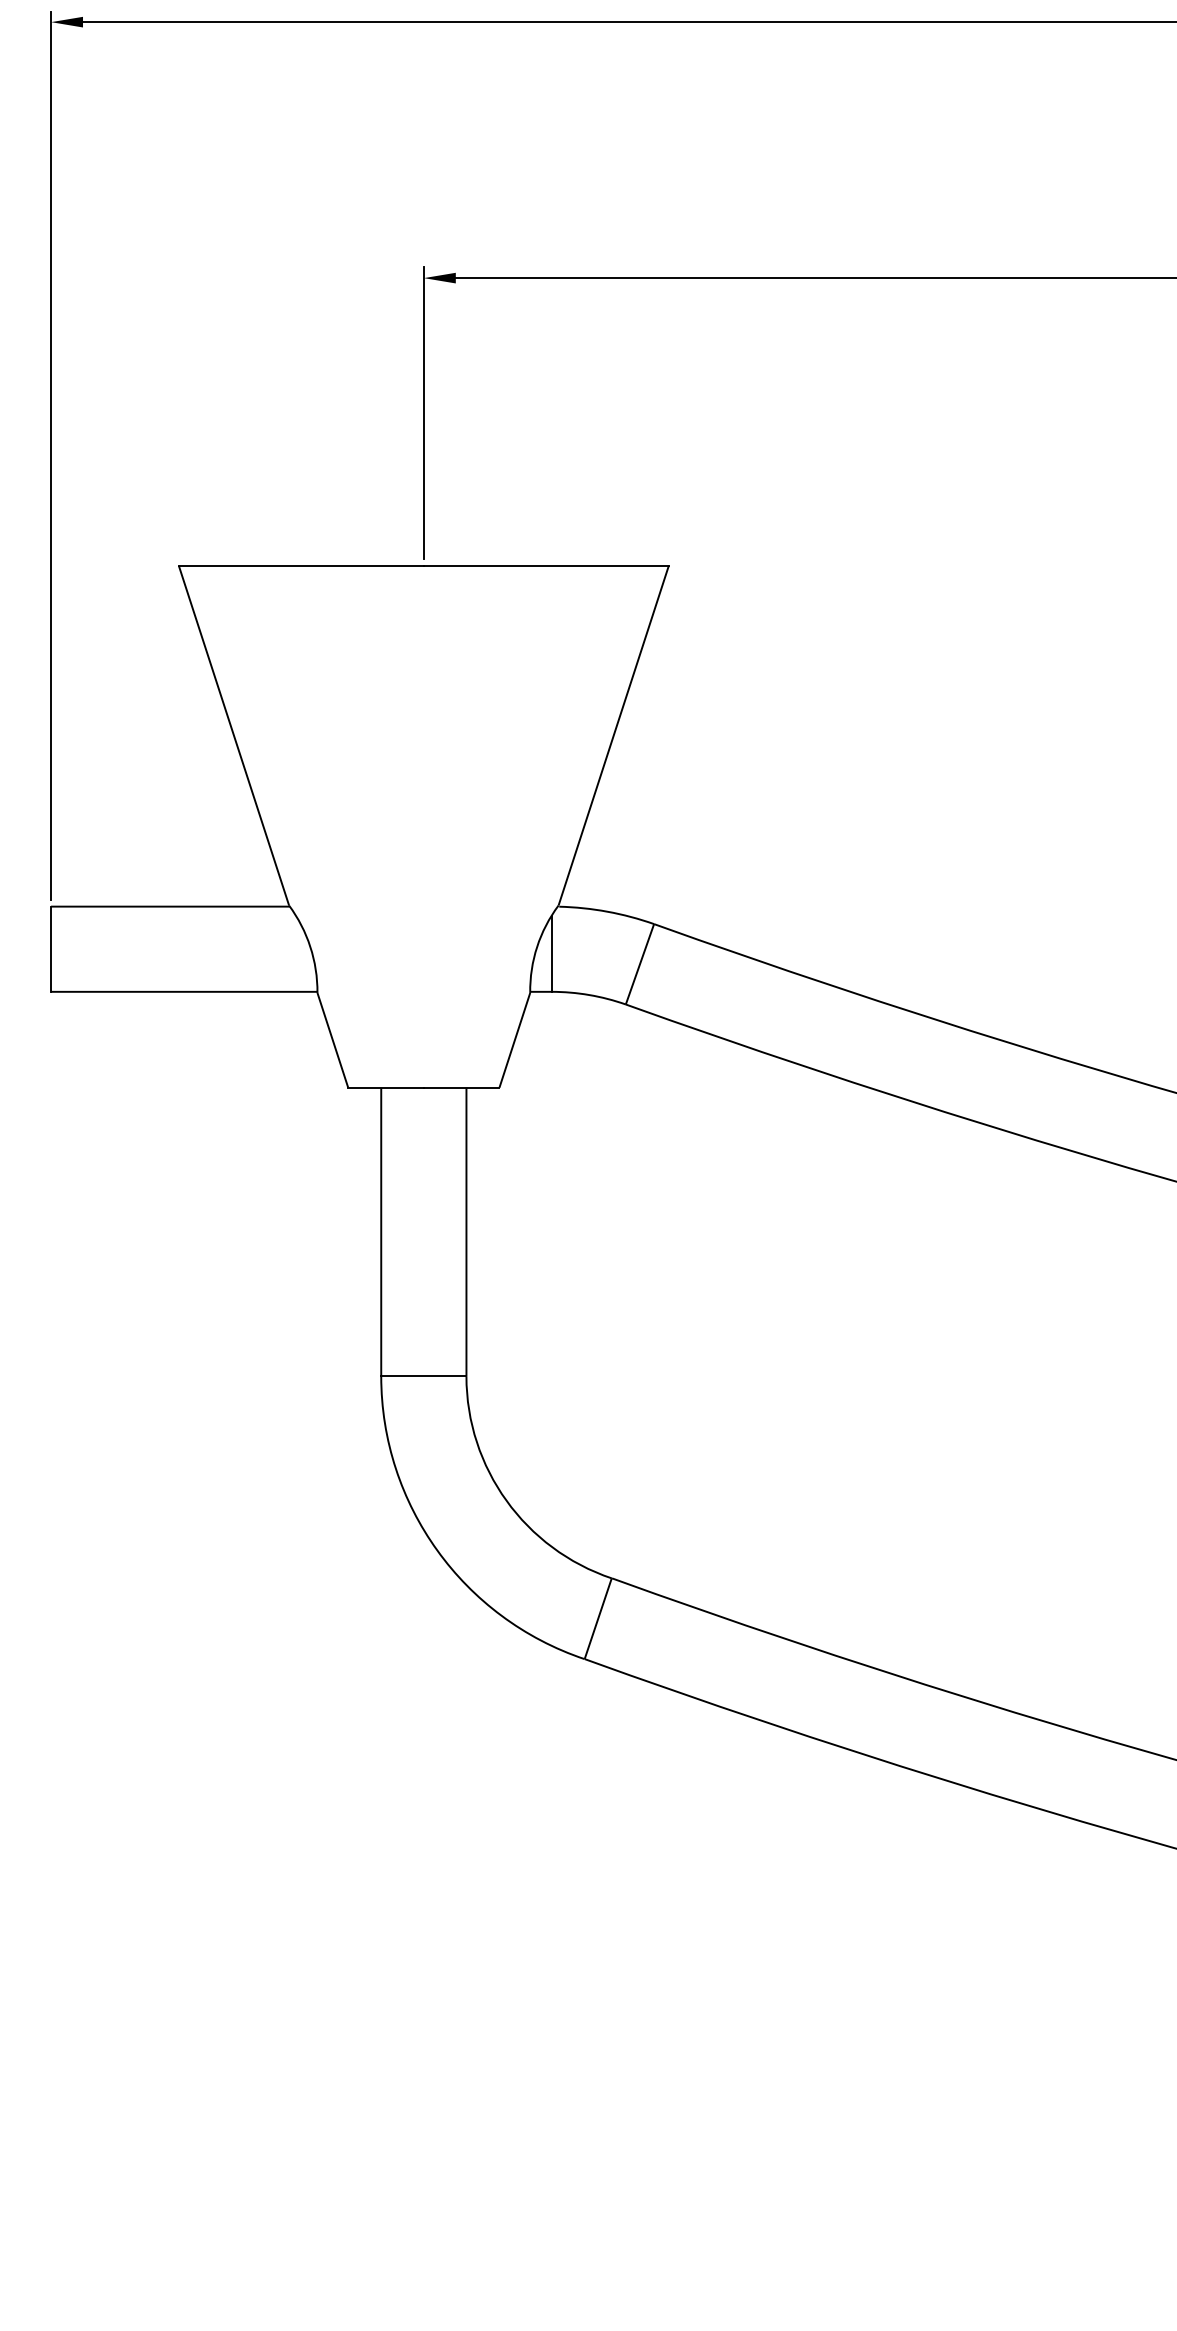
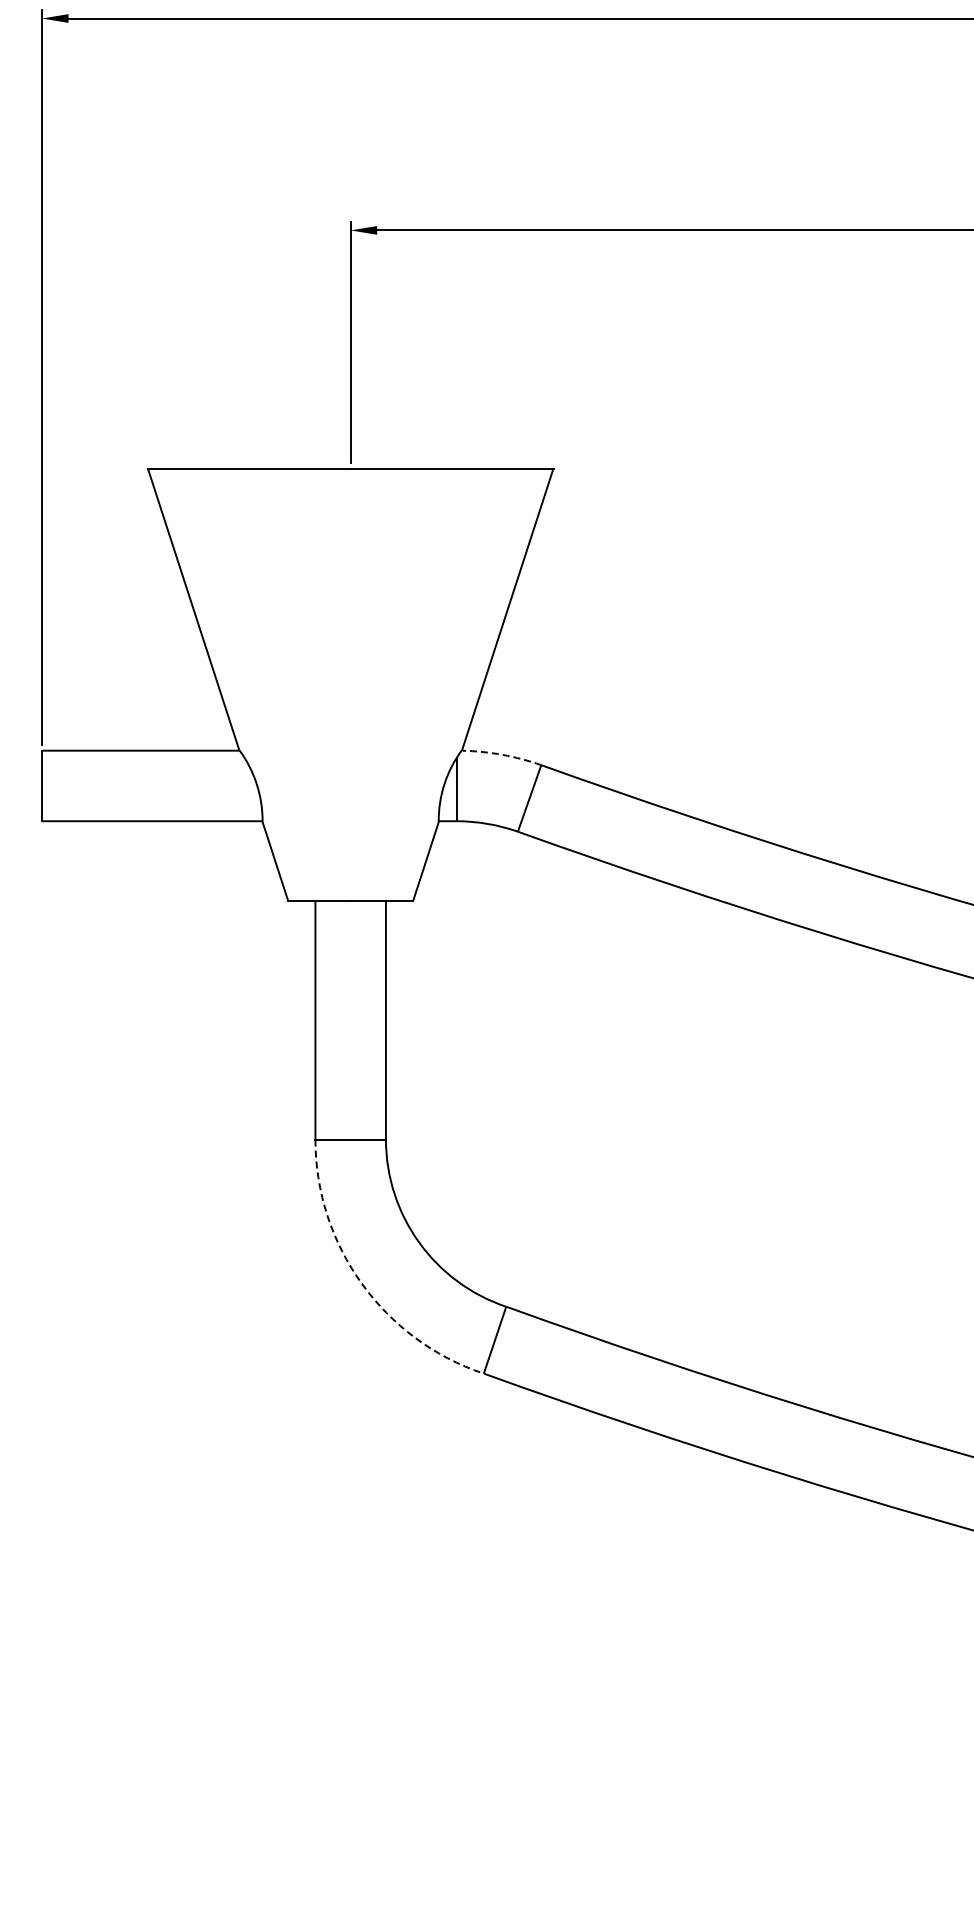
arc: (607, 911) -> (502, 754), solid -> dashed
arc: (436, 1550) -> (361, 1283), solid -> dashed

